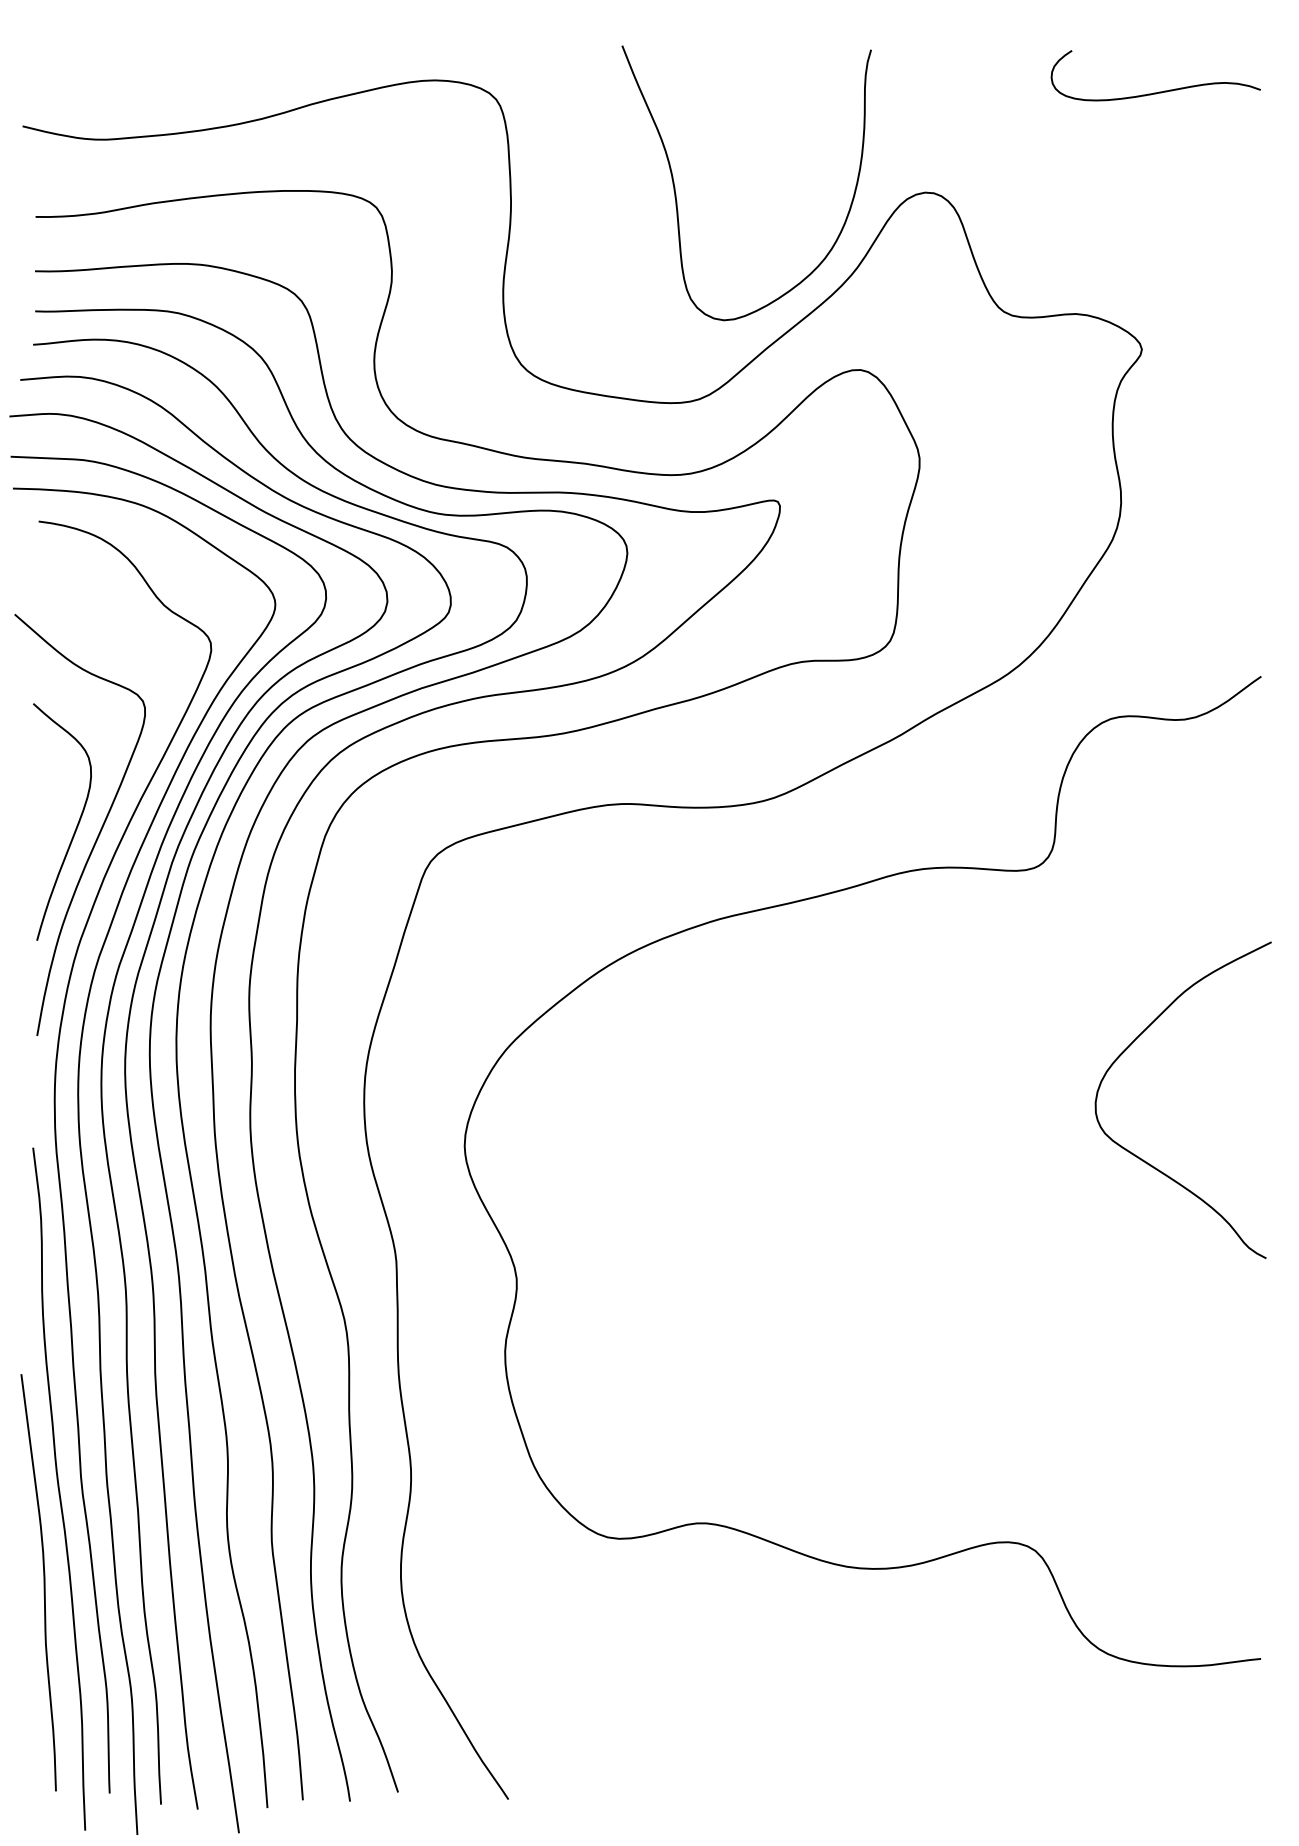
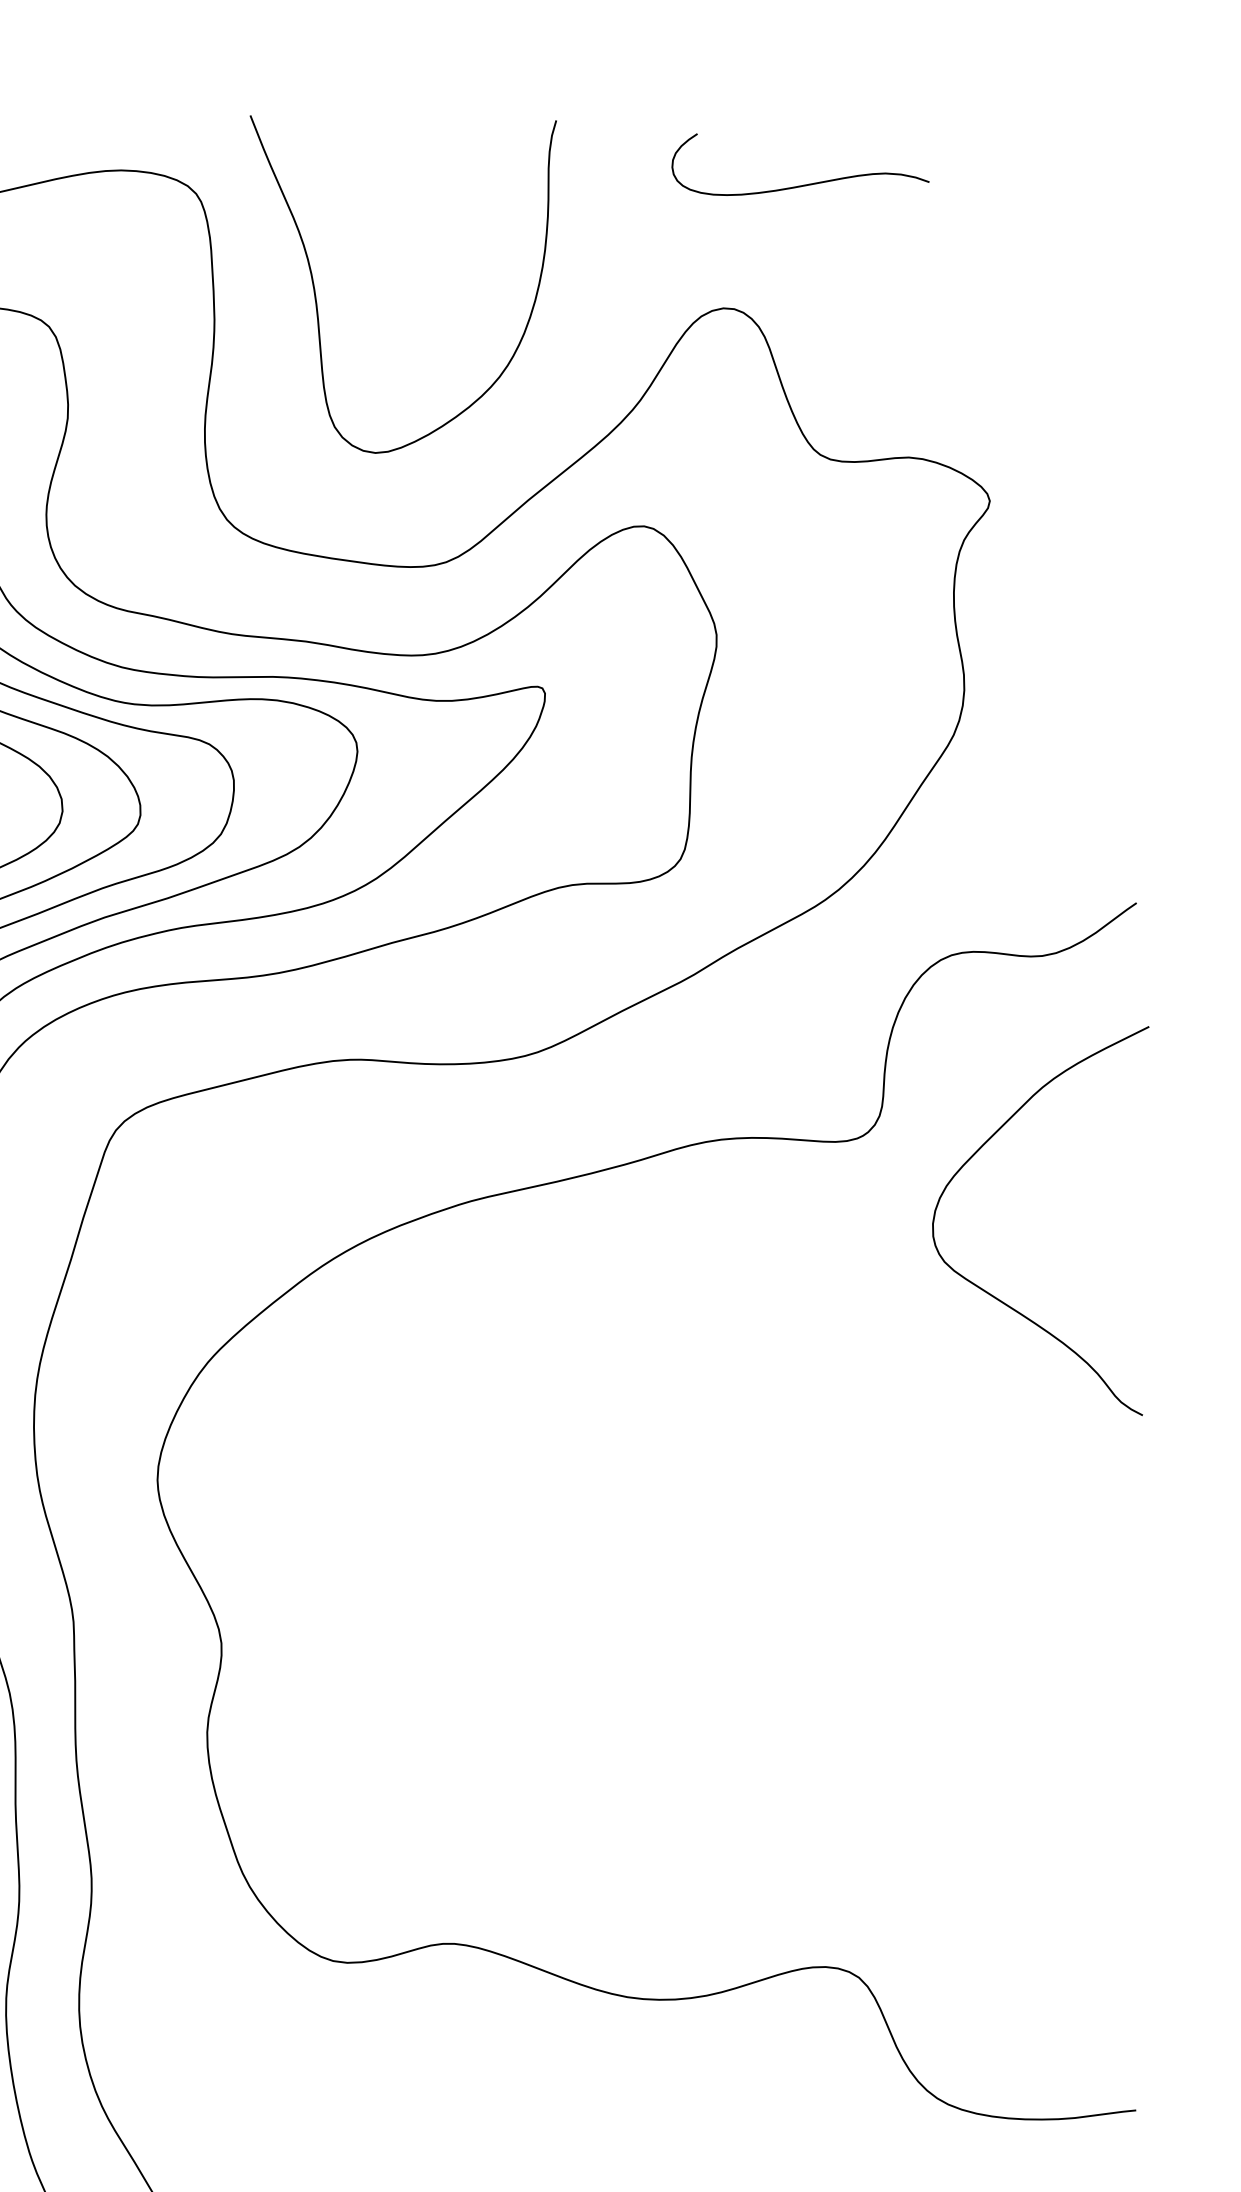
curve: (1159, 91) -> (804, 184), moved
curve: (676, 193) -> (317, 297), moved
curve: (1143, 1159) -> (991, 1293), moved

